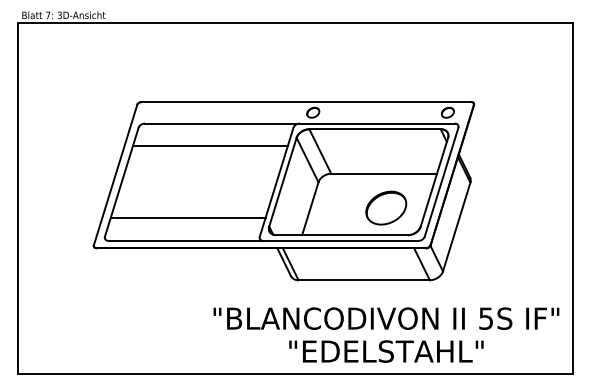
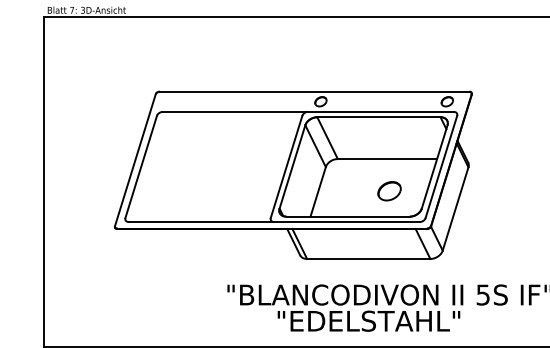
line: (209, 146) -> (223, 133), removed
part: (386, 207) -> (389, 190), size x0.6
line: (187, 218) -> (202, 201), removed
text: (386, 351) -> (369, 321), moved

